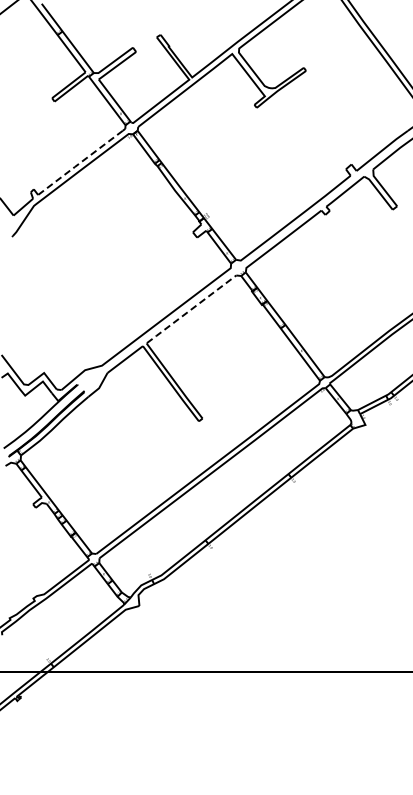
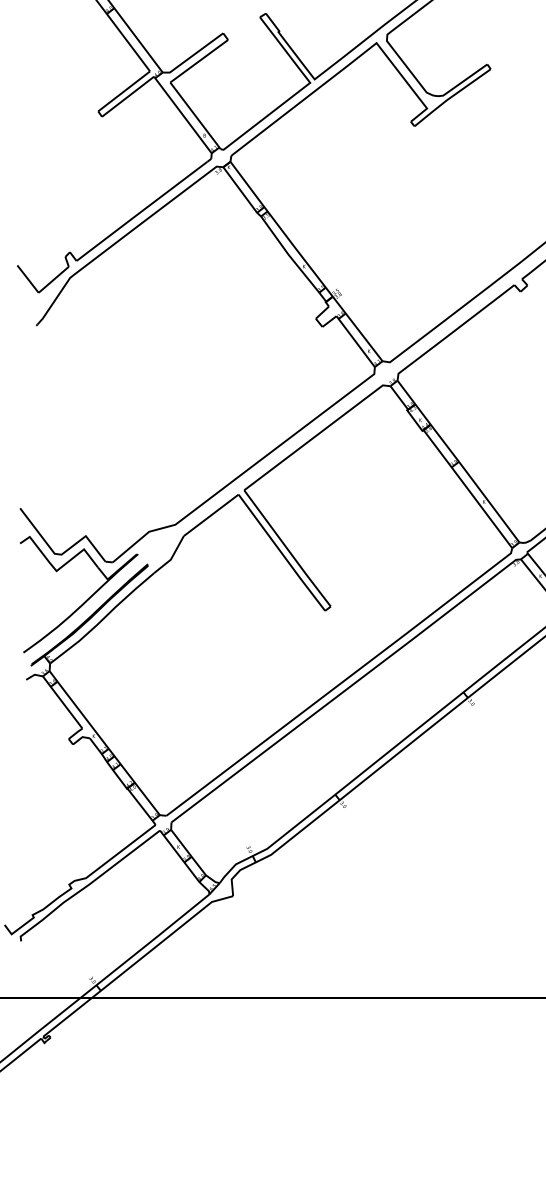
line: (79, 163) -> (140, 212), dashed -> solid
line: (192, 308) -> (315, 436), dashed -> solid

